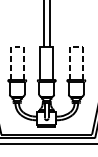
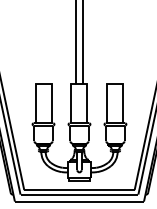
line: (17, 47) -> (43, 83), dashed -> solid
line: (76, 47) -> (115, 83), dashed -> solid

